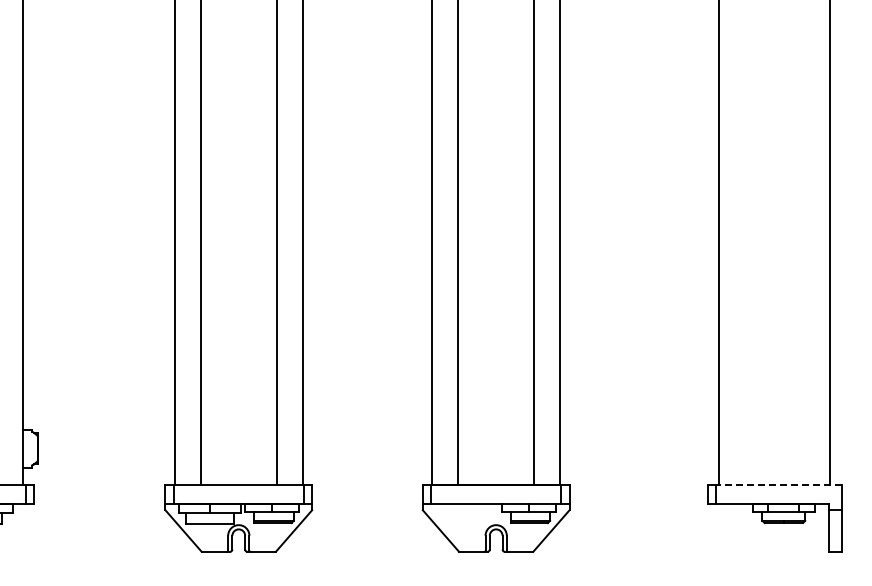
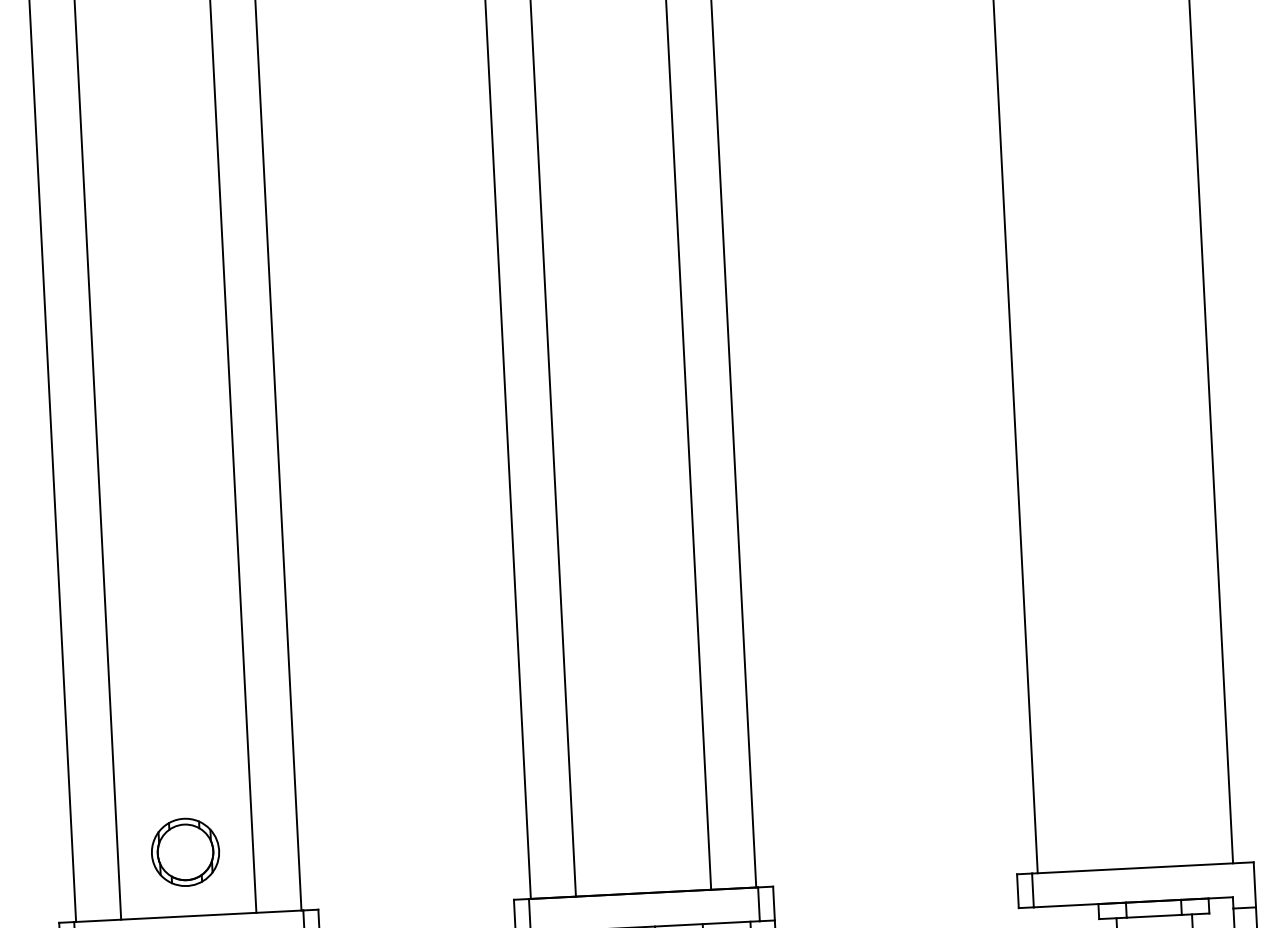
part: (238, 448) -> (185, 852), added
line: (778, 484) -> (1142, 867), dashed -> solid

